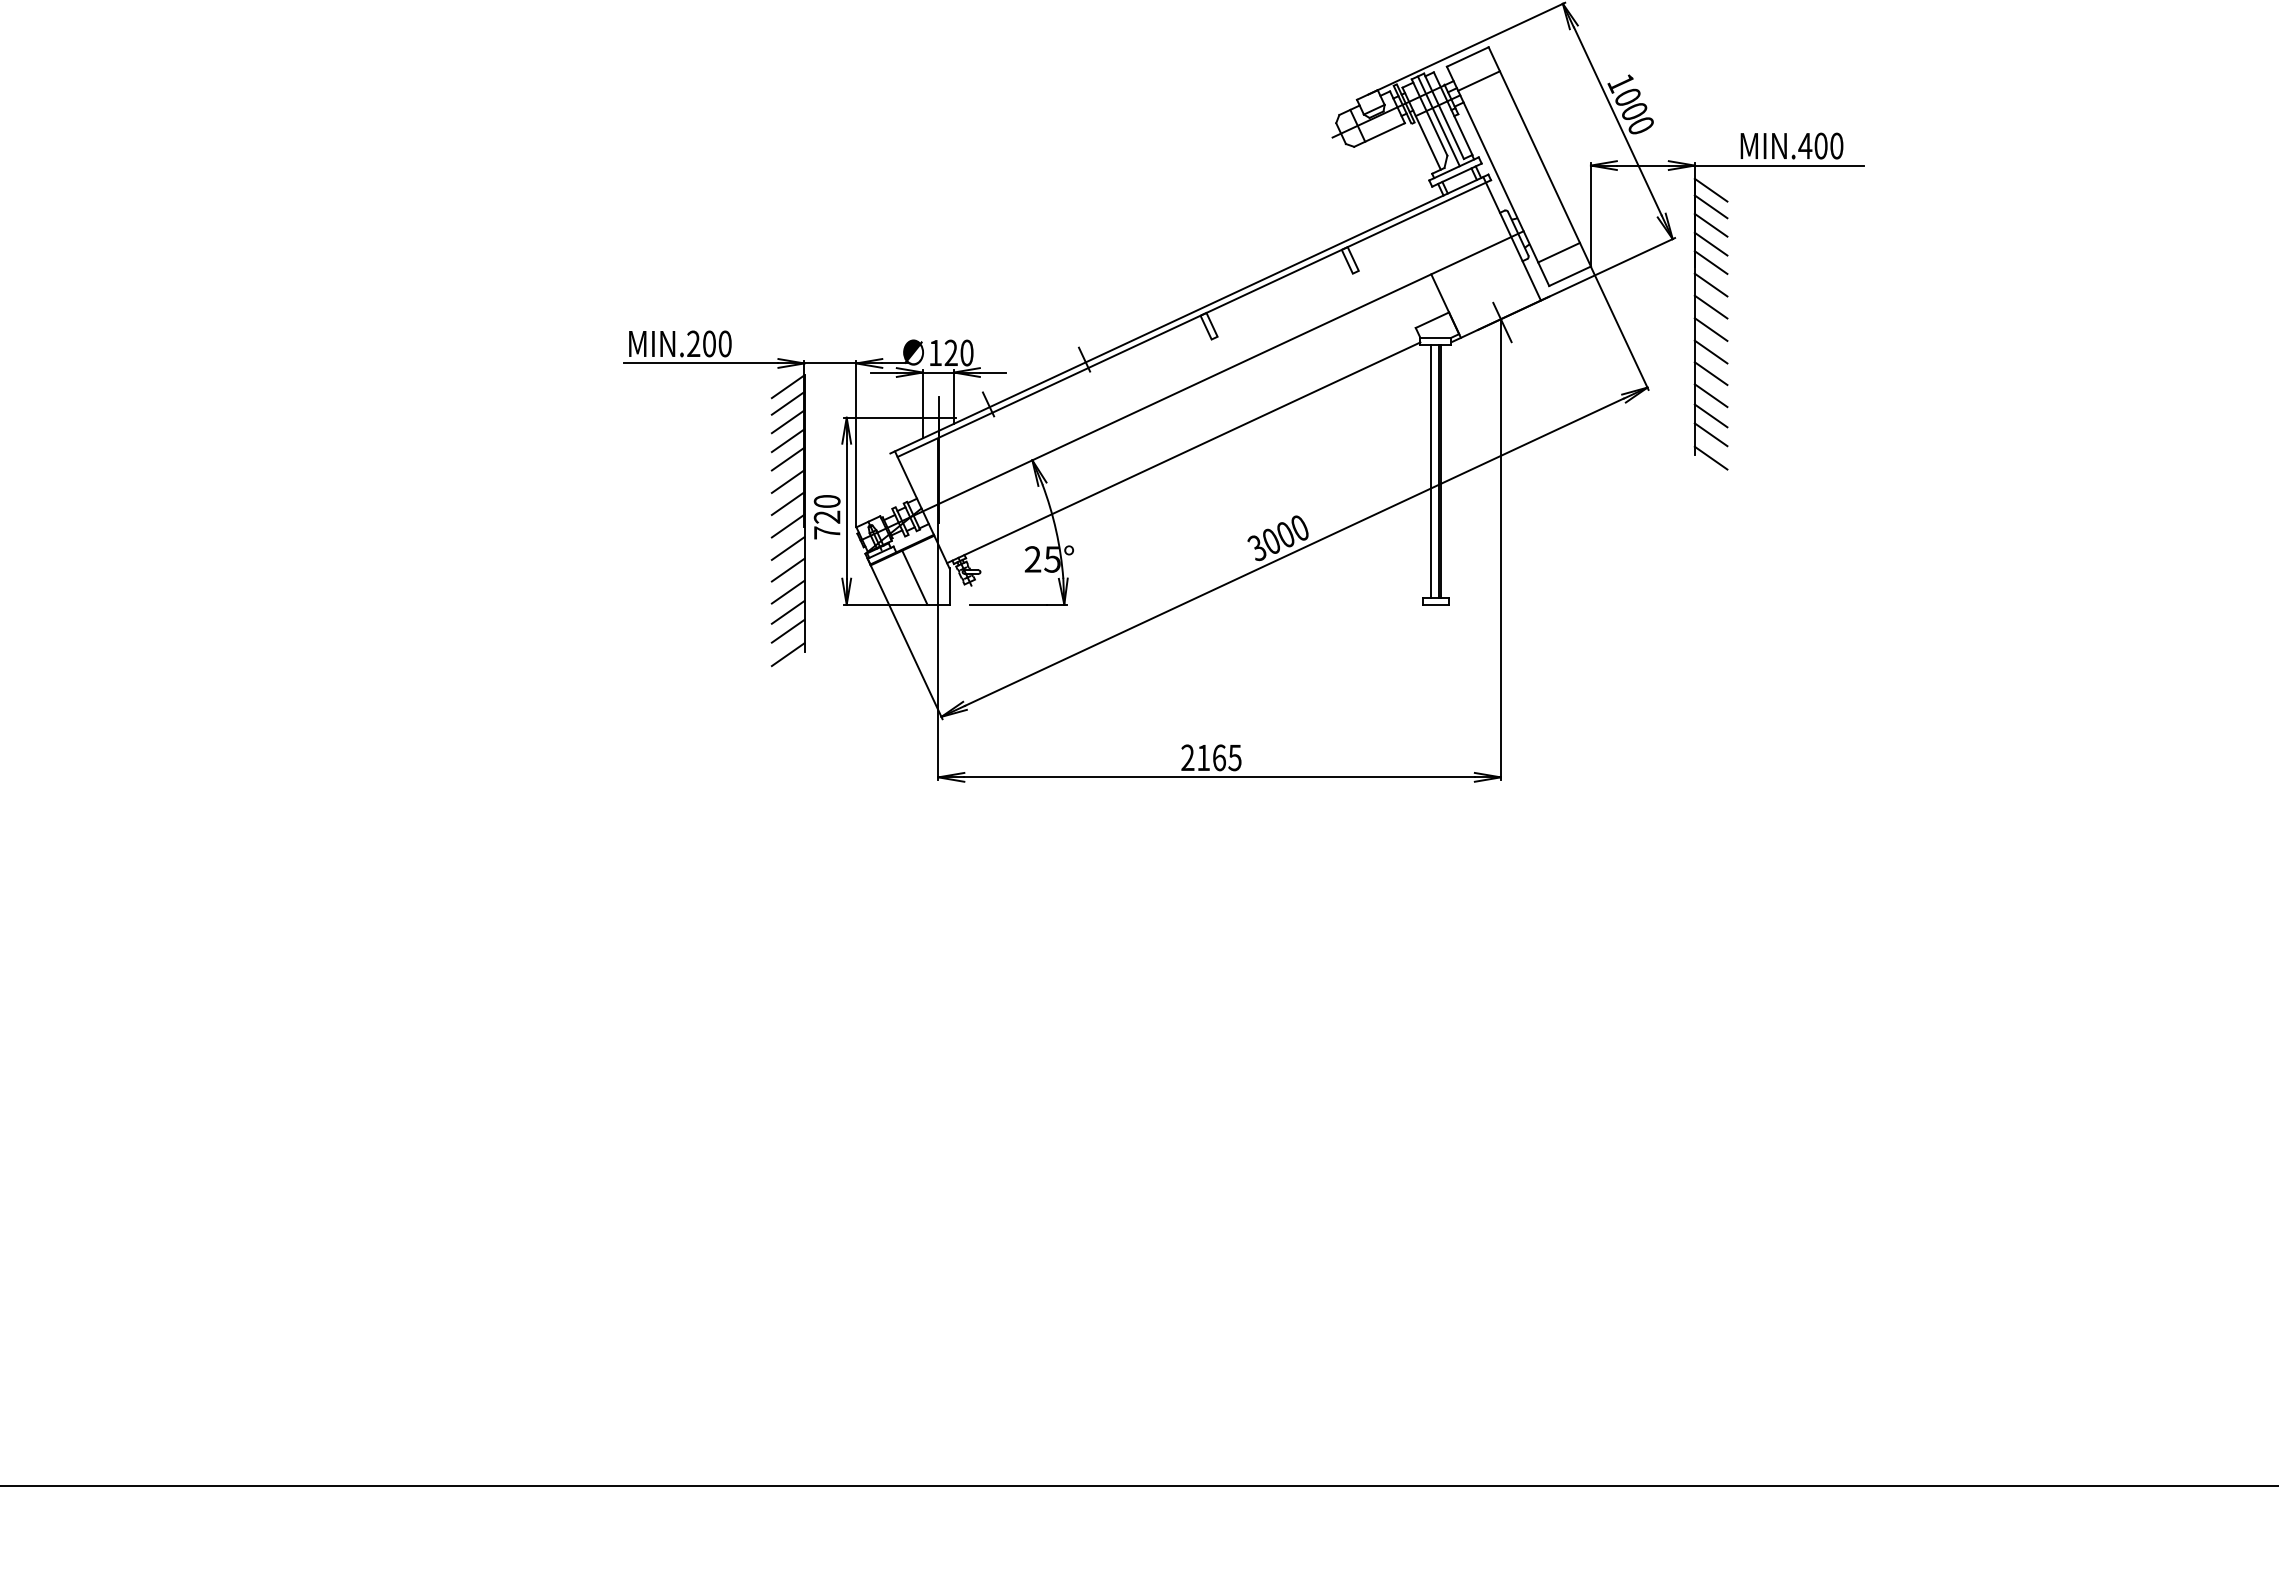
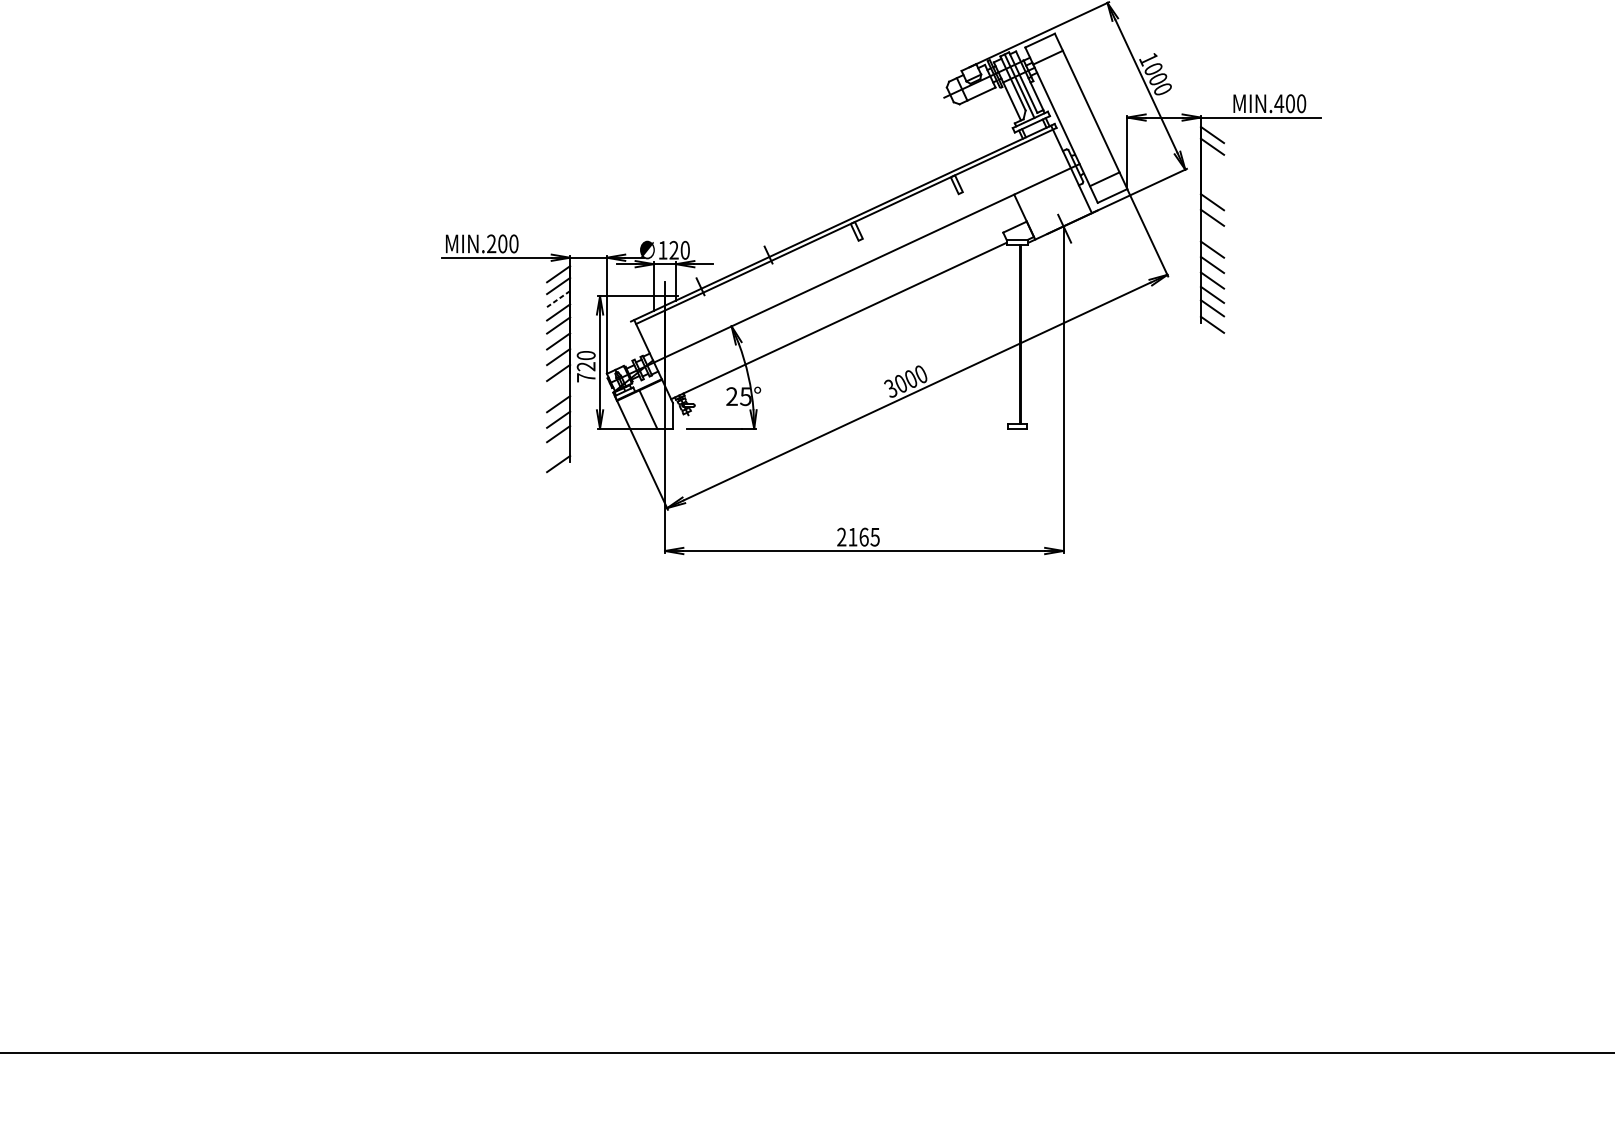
line: (1710, 224) -> (1212, 159), removed
line: (1710, 243) -> (1212, 172), removed
line: (1710, 262) -> (1212, 186), removed
line: (1710, 329) -> (1212, 233), removed
line: (788, 421) -> (558, 298), solid -> dashed
line: (1430, 471) -> (1013, 334), removed
line: (787, 548) -> (558, 388), removed
line: (787, 630) -> (558, 446), removed

